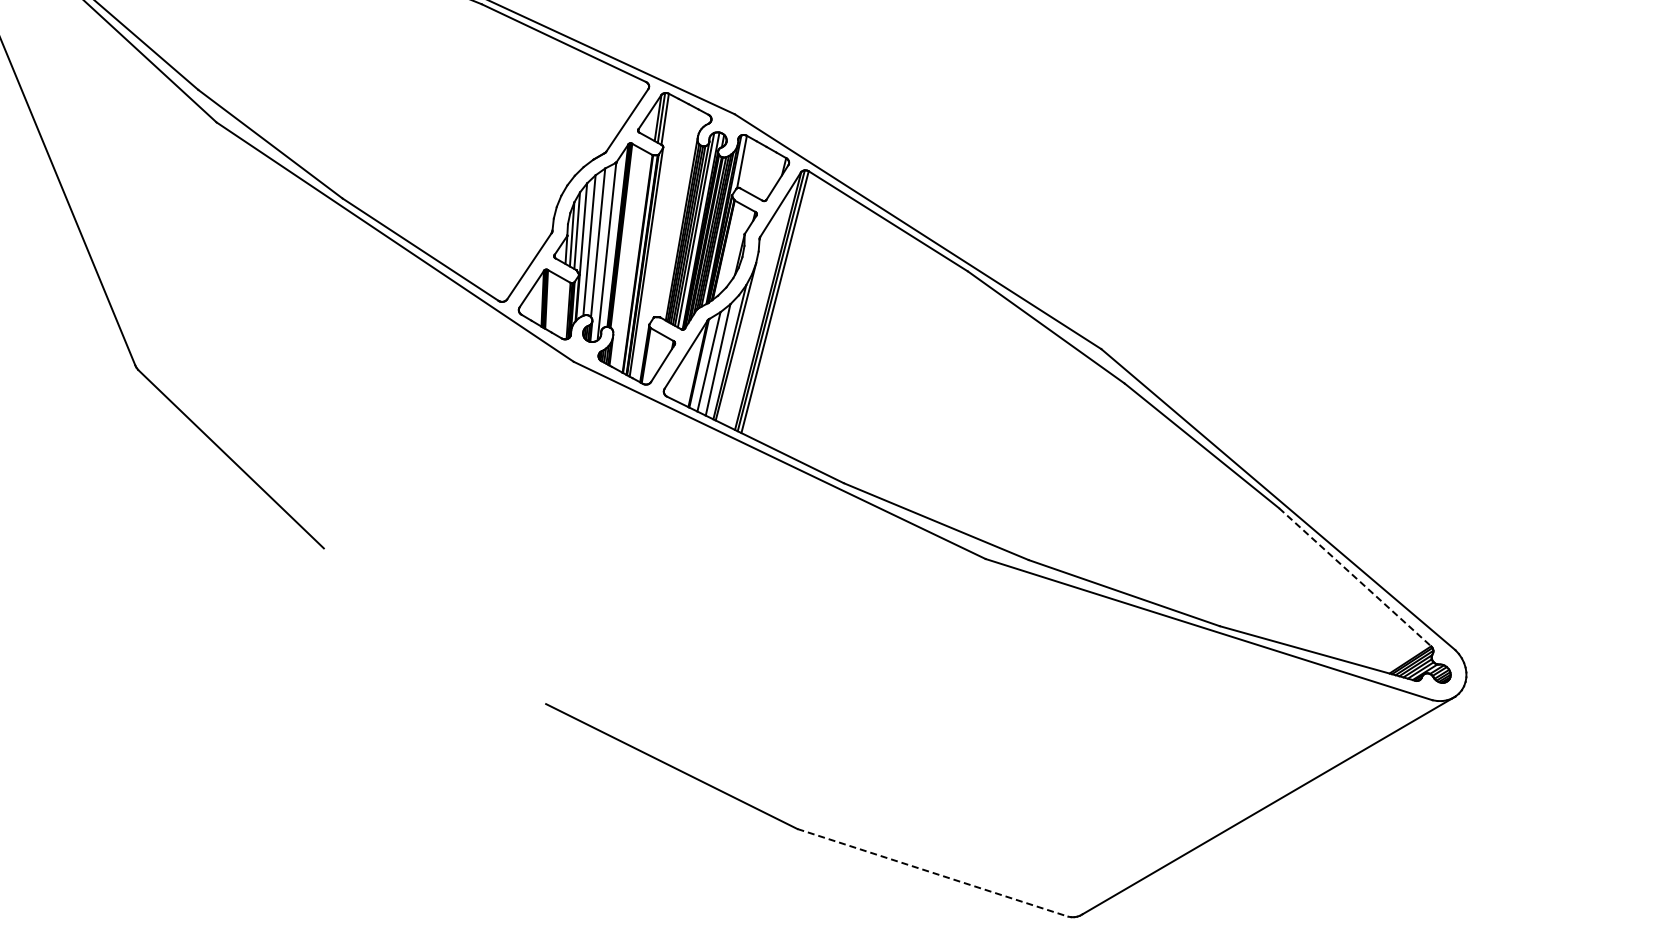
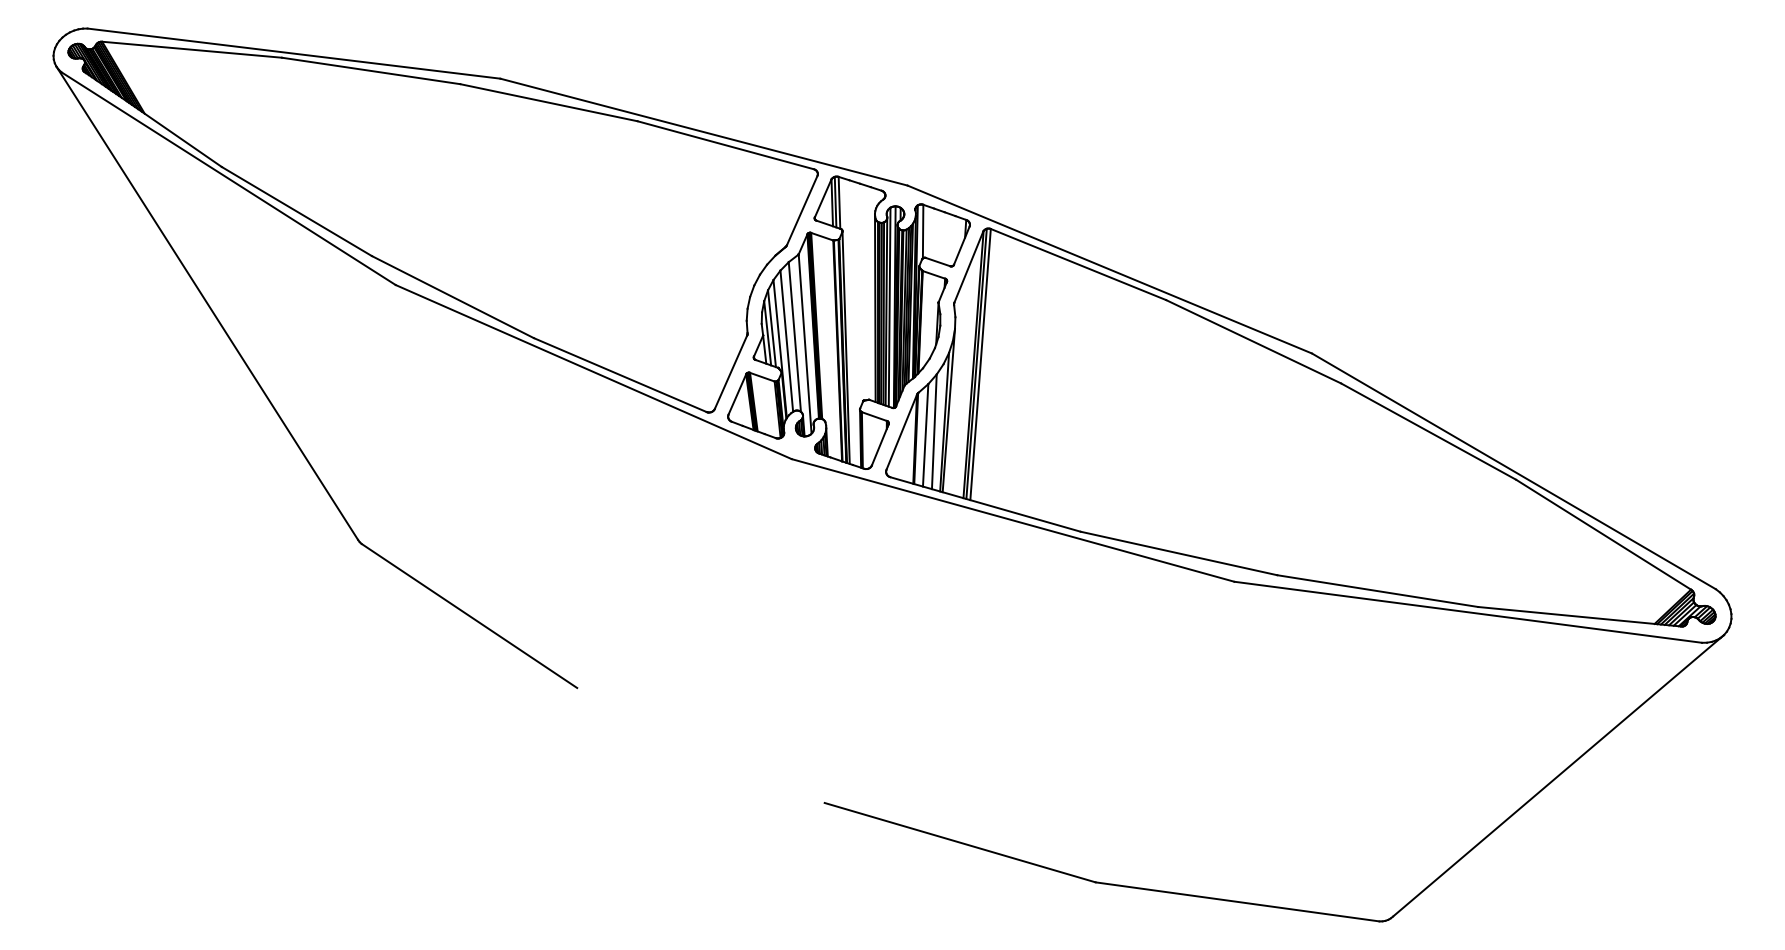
line: (1356, 577) -> (1604, 534), dashed -> solid
line: (933, 872) -> (1238, 901), dashed -> solid

